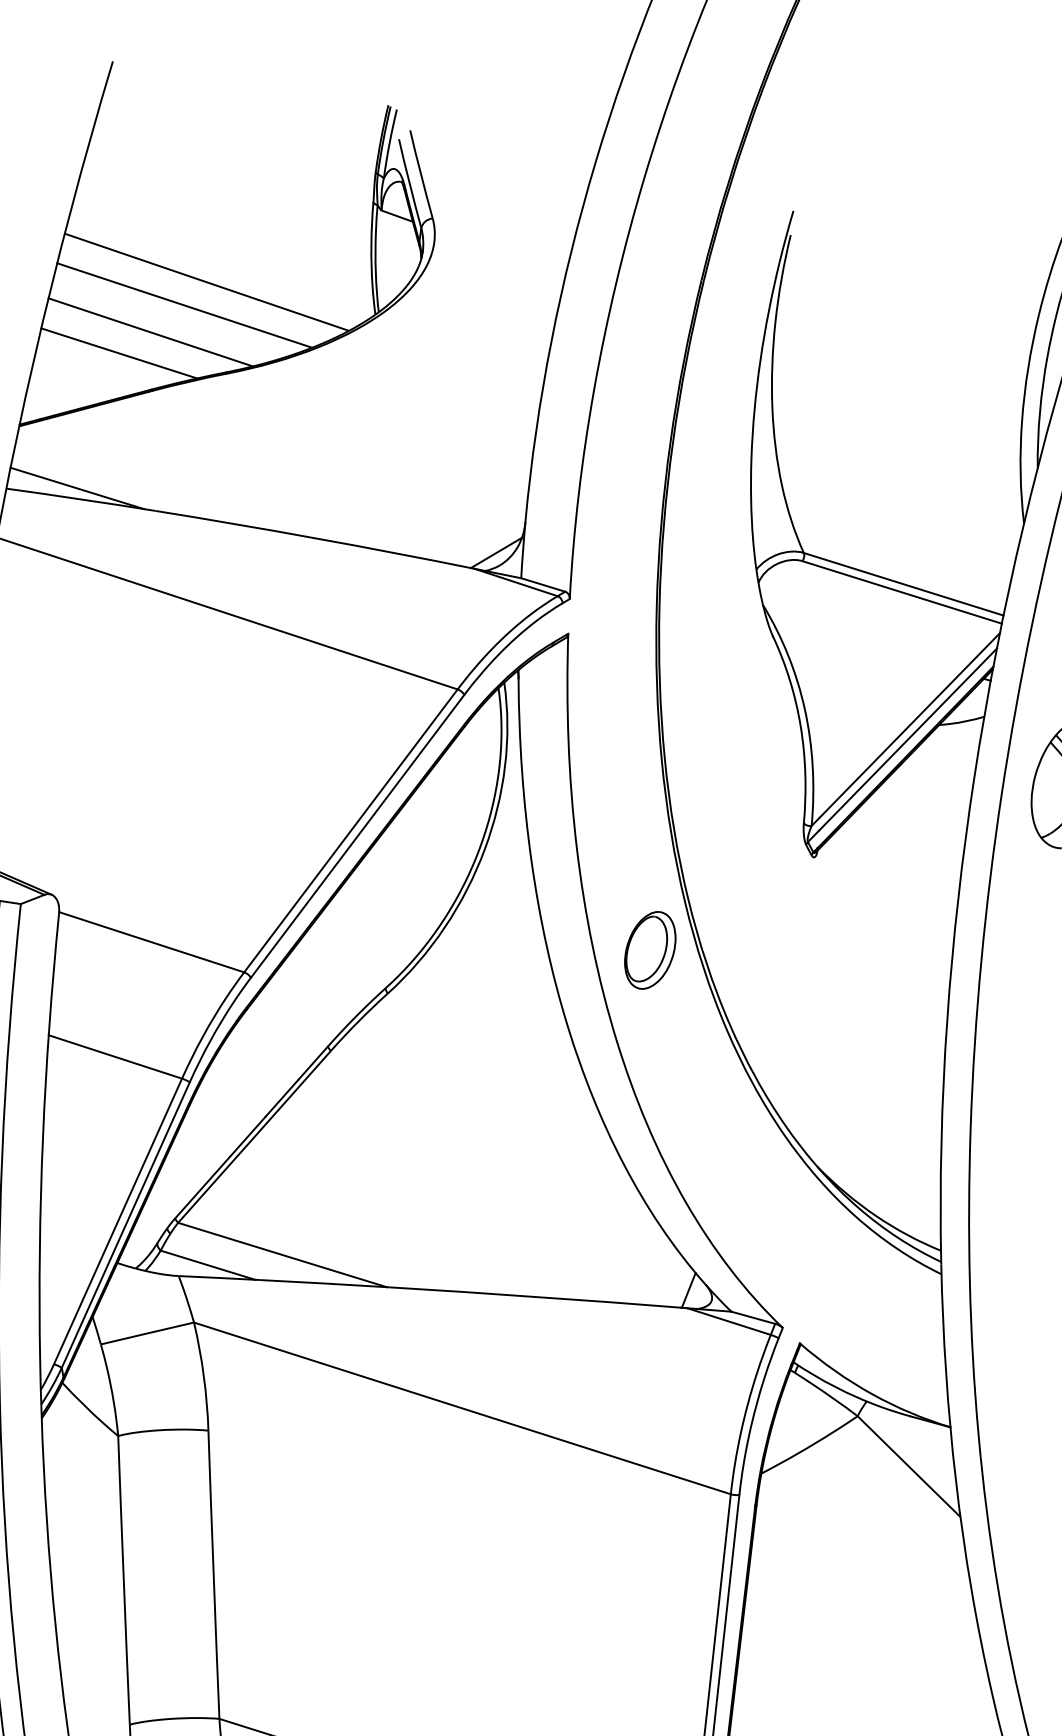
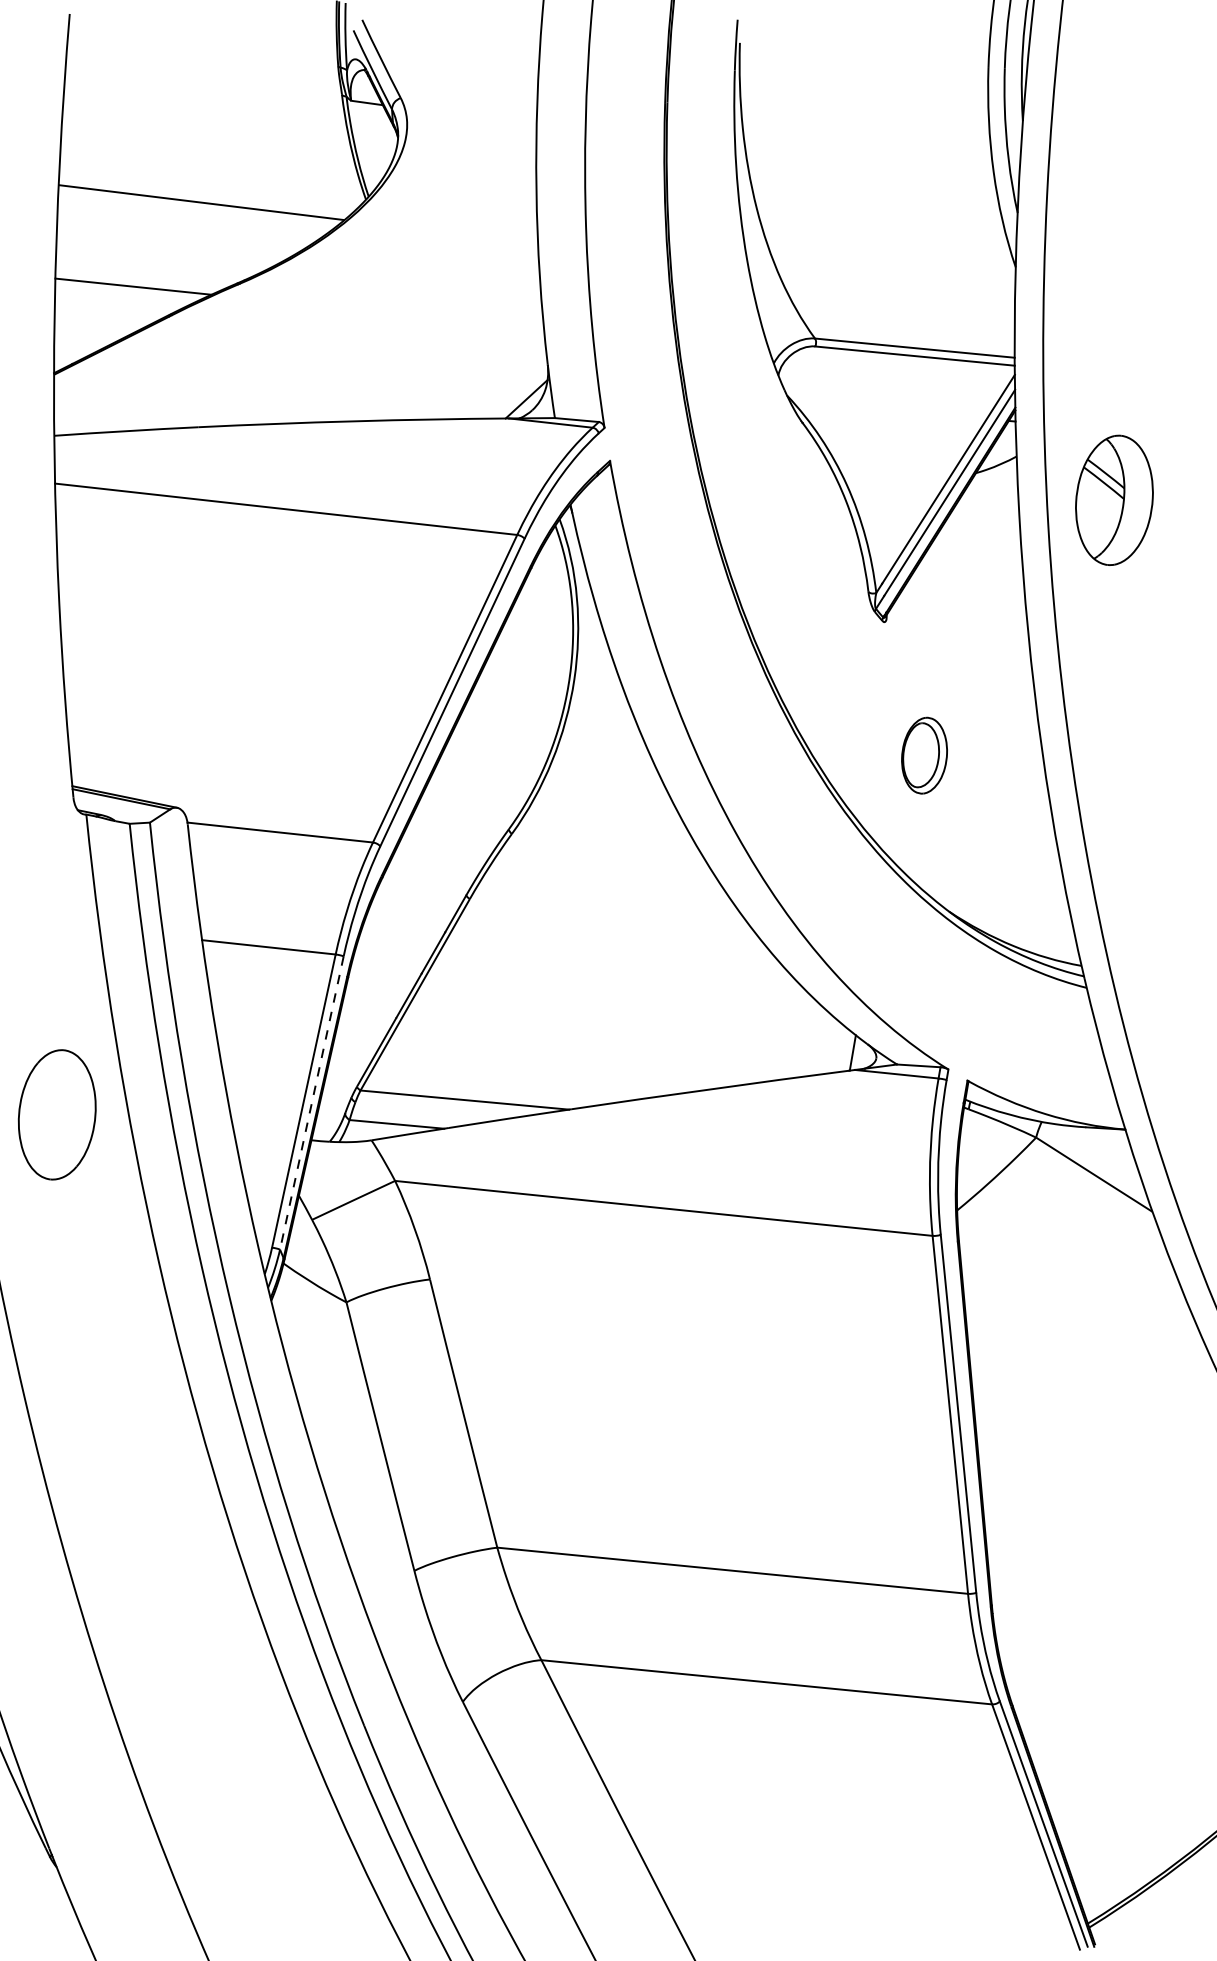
line: (184, 305) -> (185, 228), removed
line: (150, 332) -> (158, 260), removed
line: (77, 488) -> (120, 421), removed
part: (650, 950) -> (924, 755), moved
line: (125, 1225) -> (311, 1103), solid -> dashed

